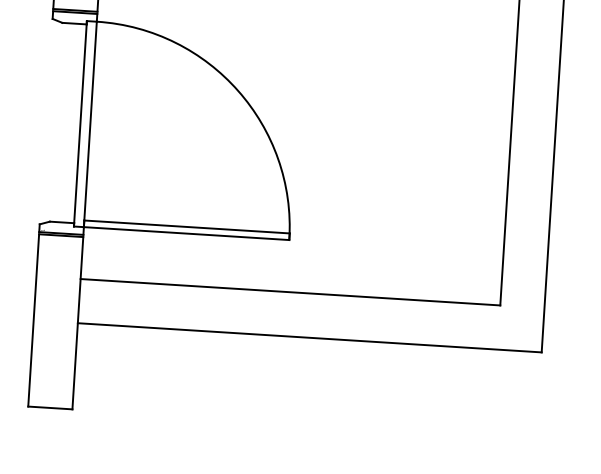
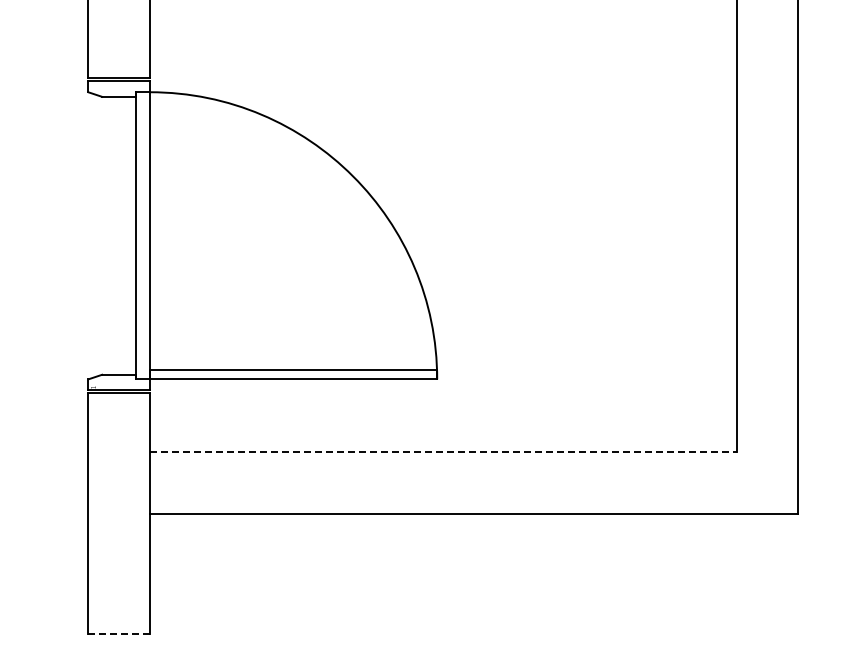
line: (290, 291) -> (443, 451), solid -> dashed
line: (50, 408) -> (119, 634), solid -> dashed

